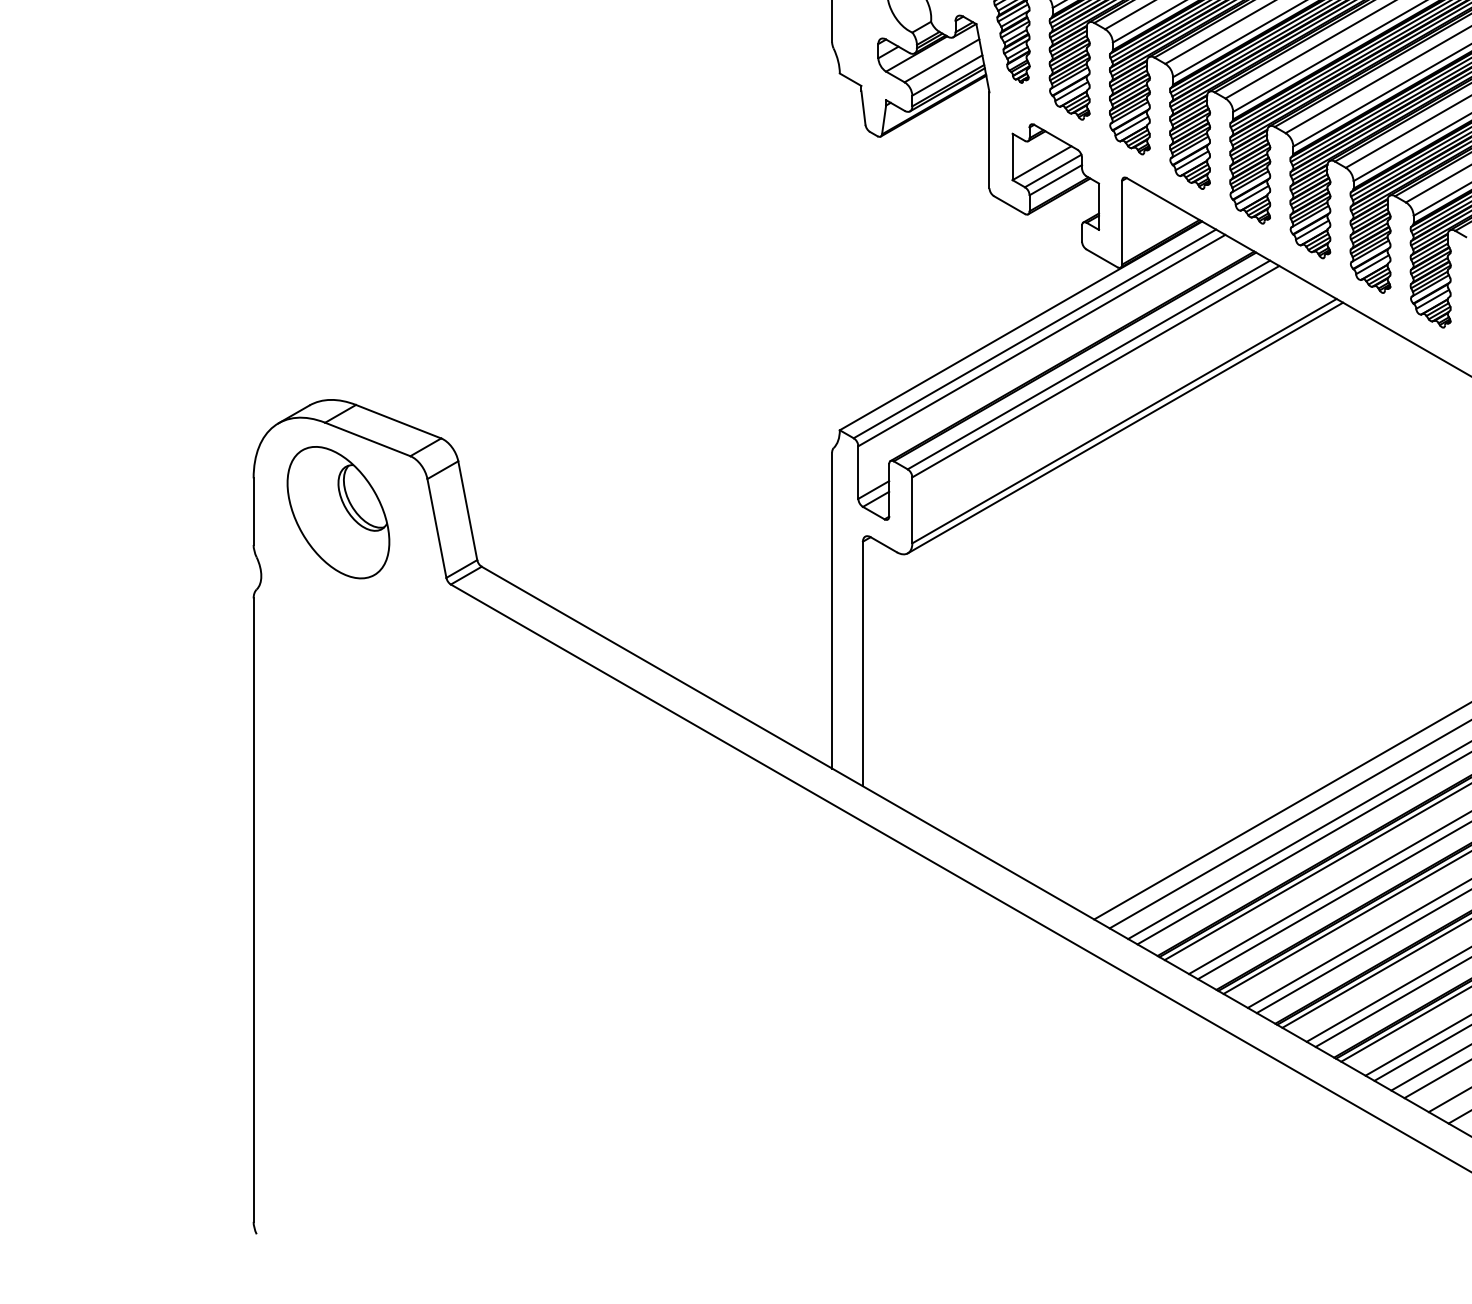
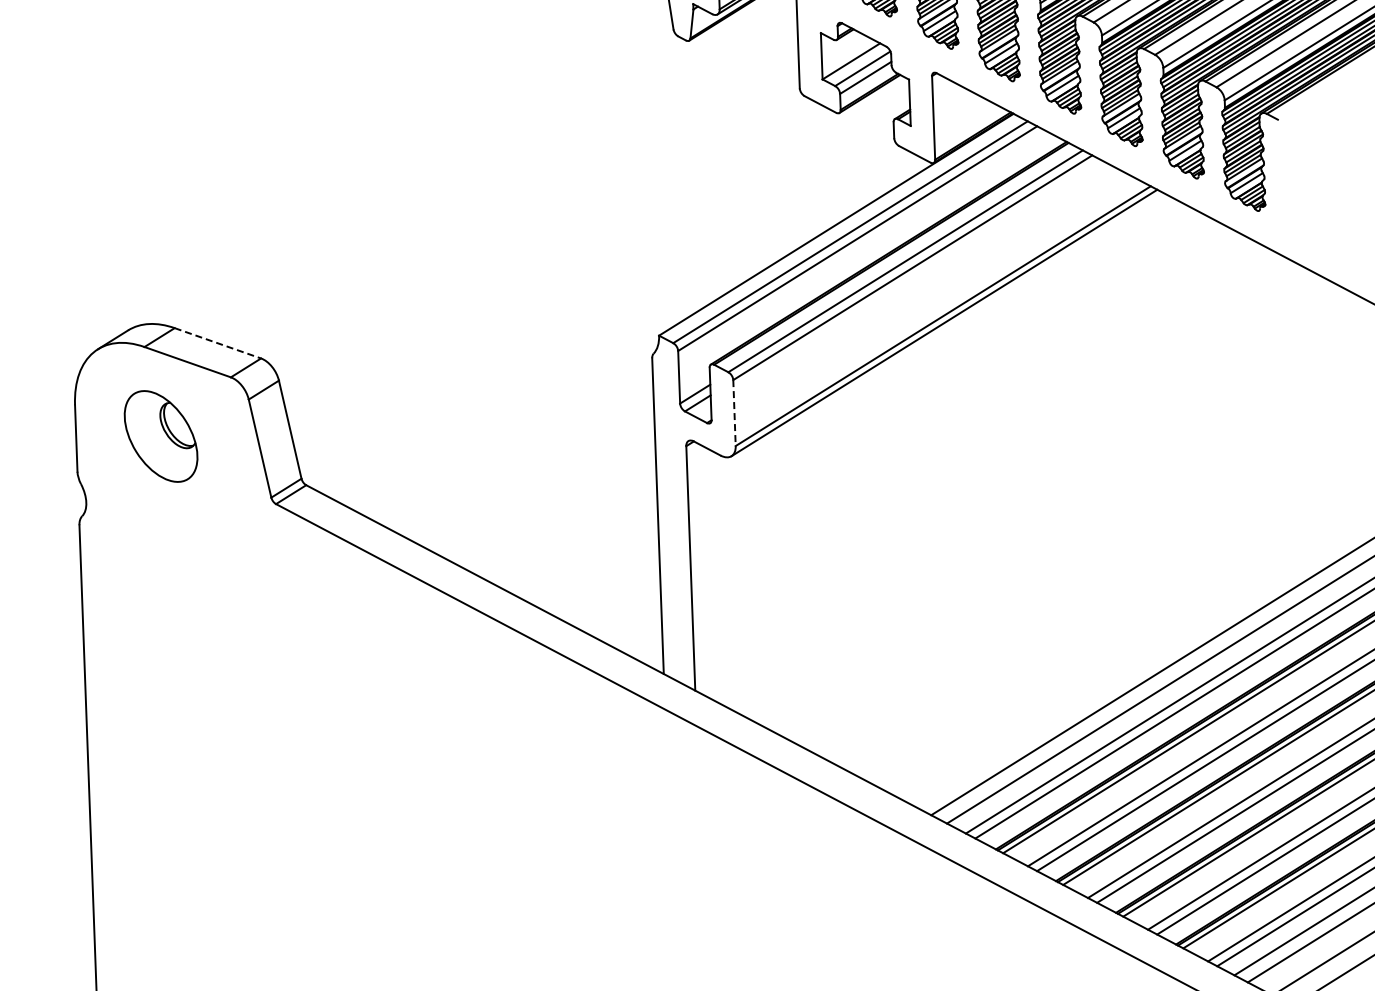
line: (398, 421) -> (217, 343), solid -> dashed
line: (912, 510) -> (734, 413), solid -> dashed
part: (338, 512) -> (161, 436), size x0.7

